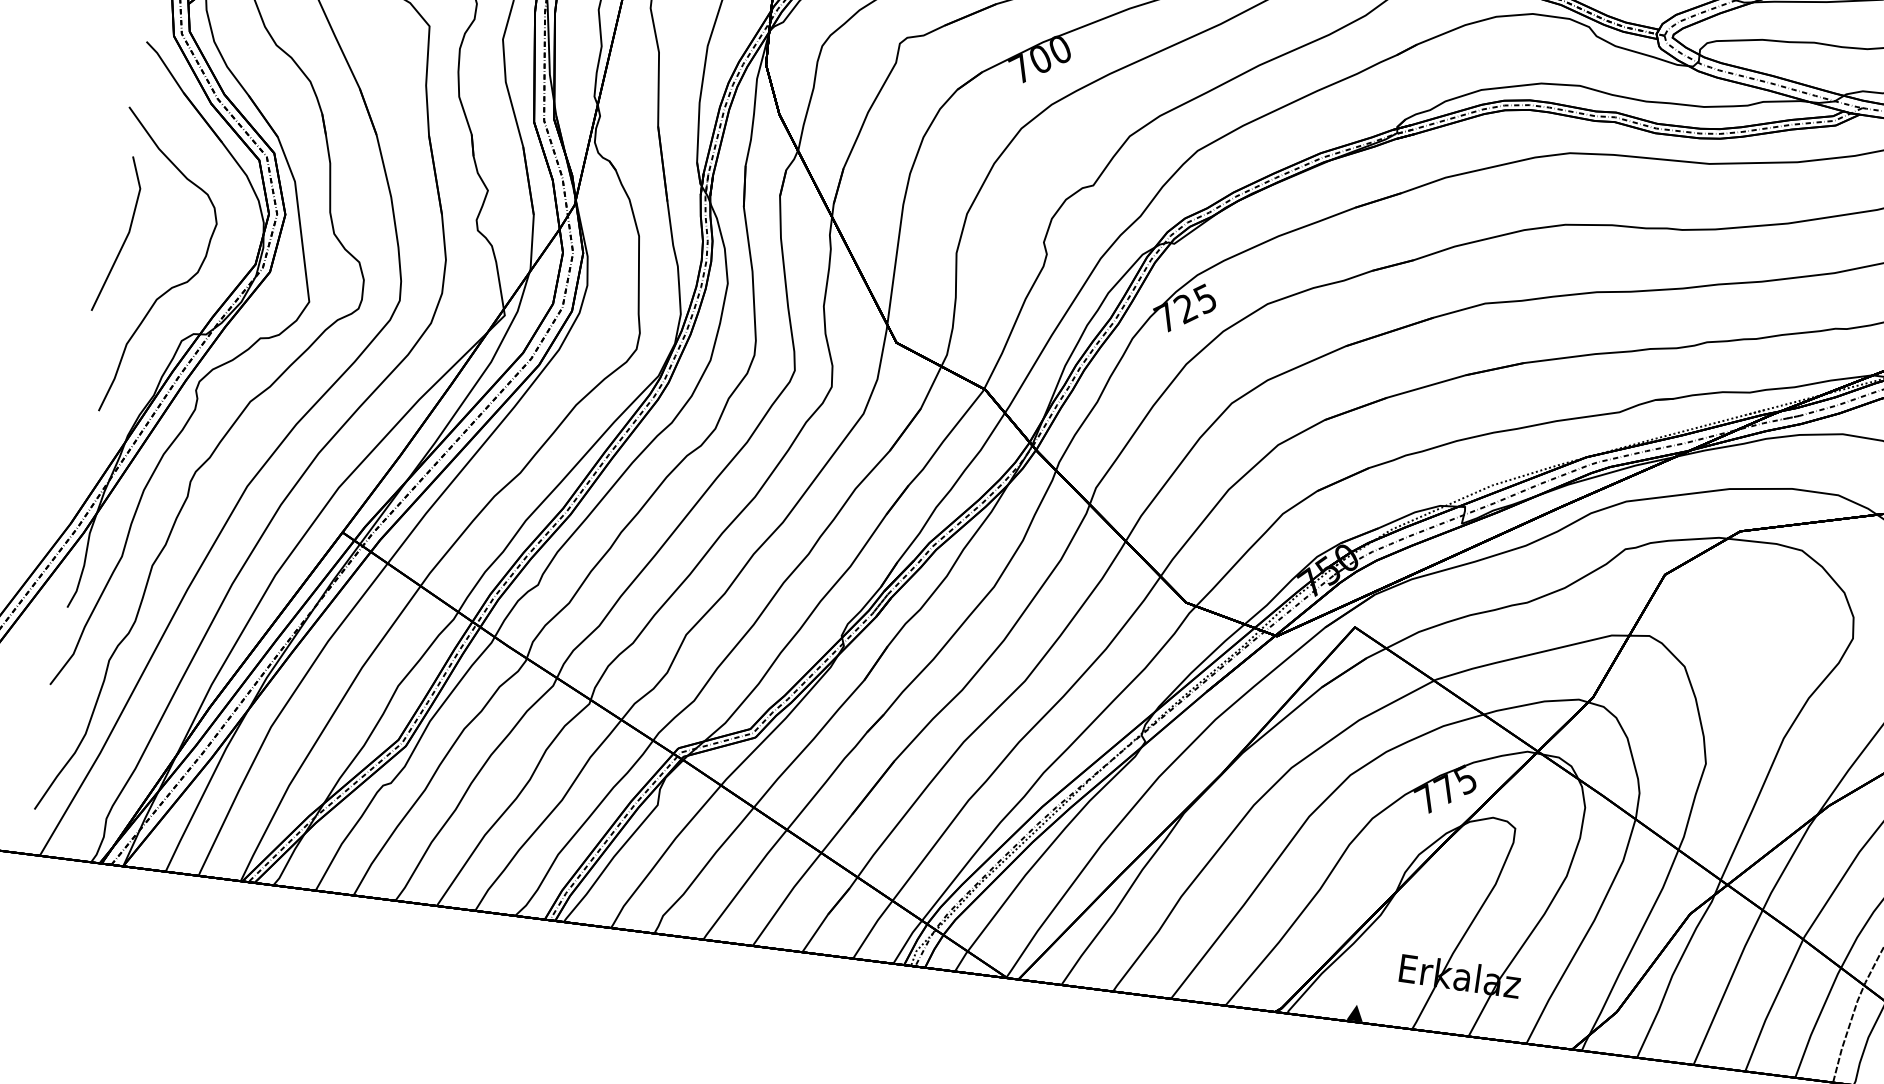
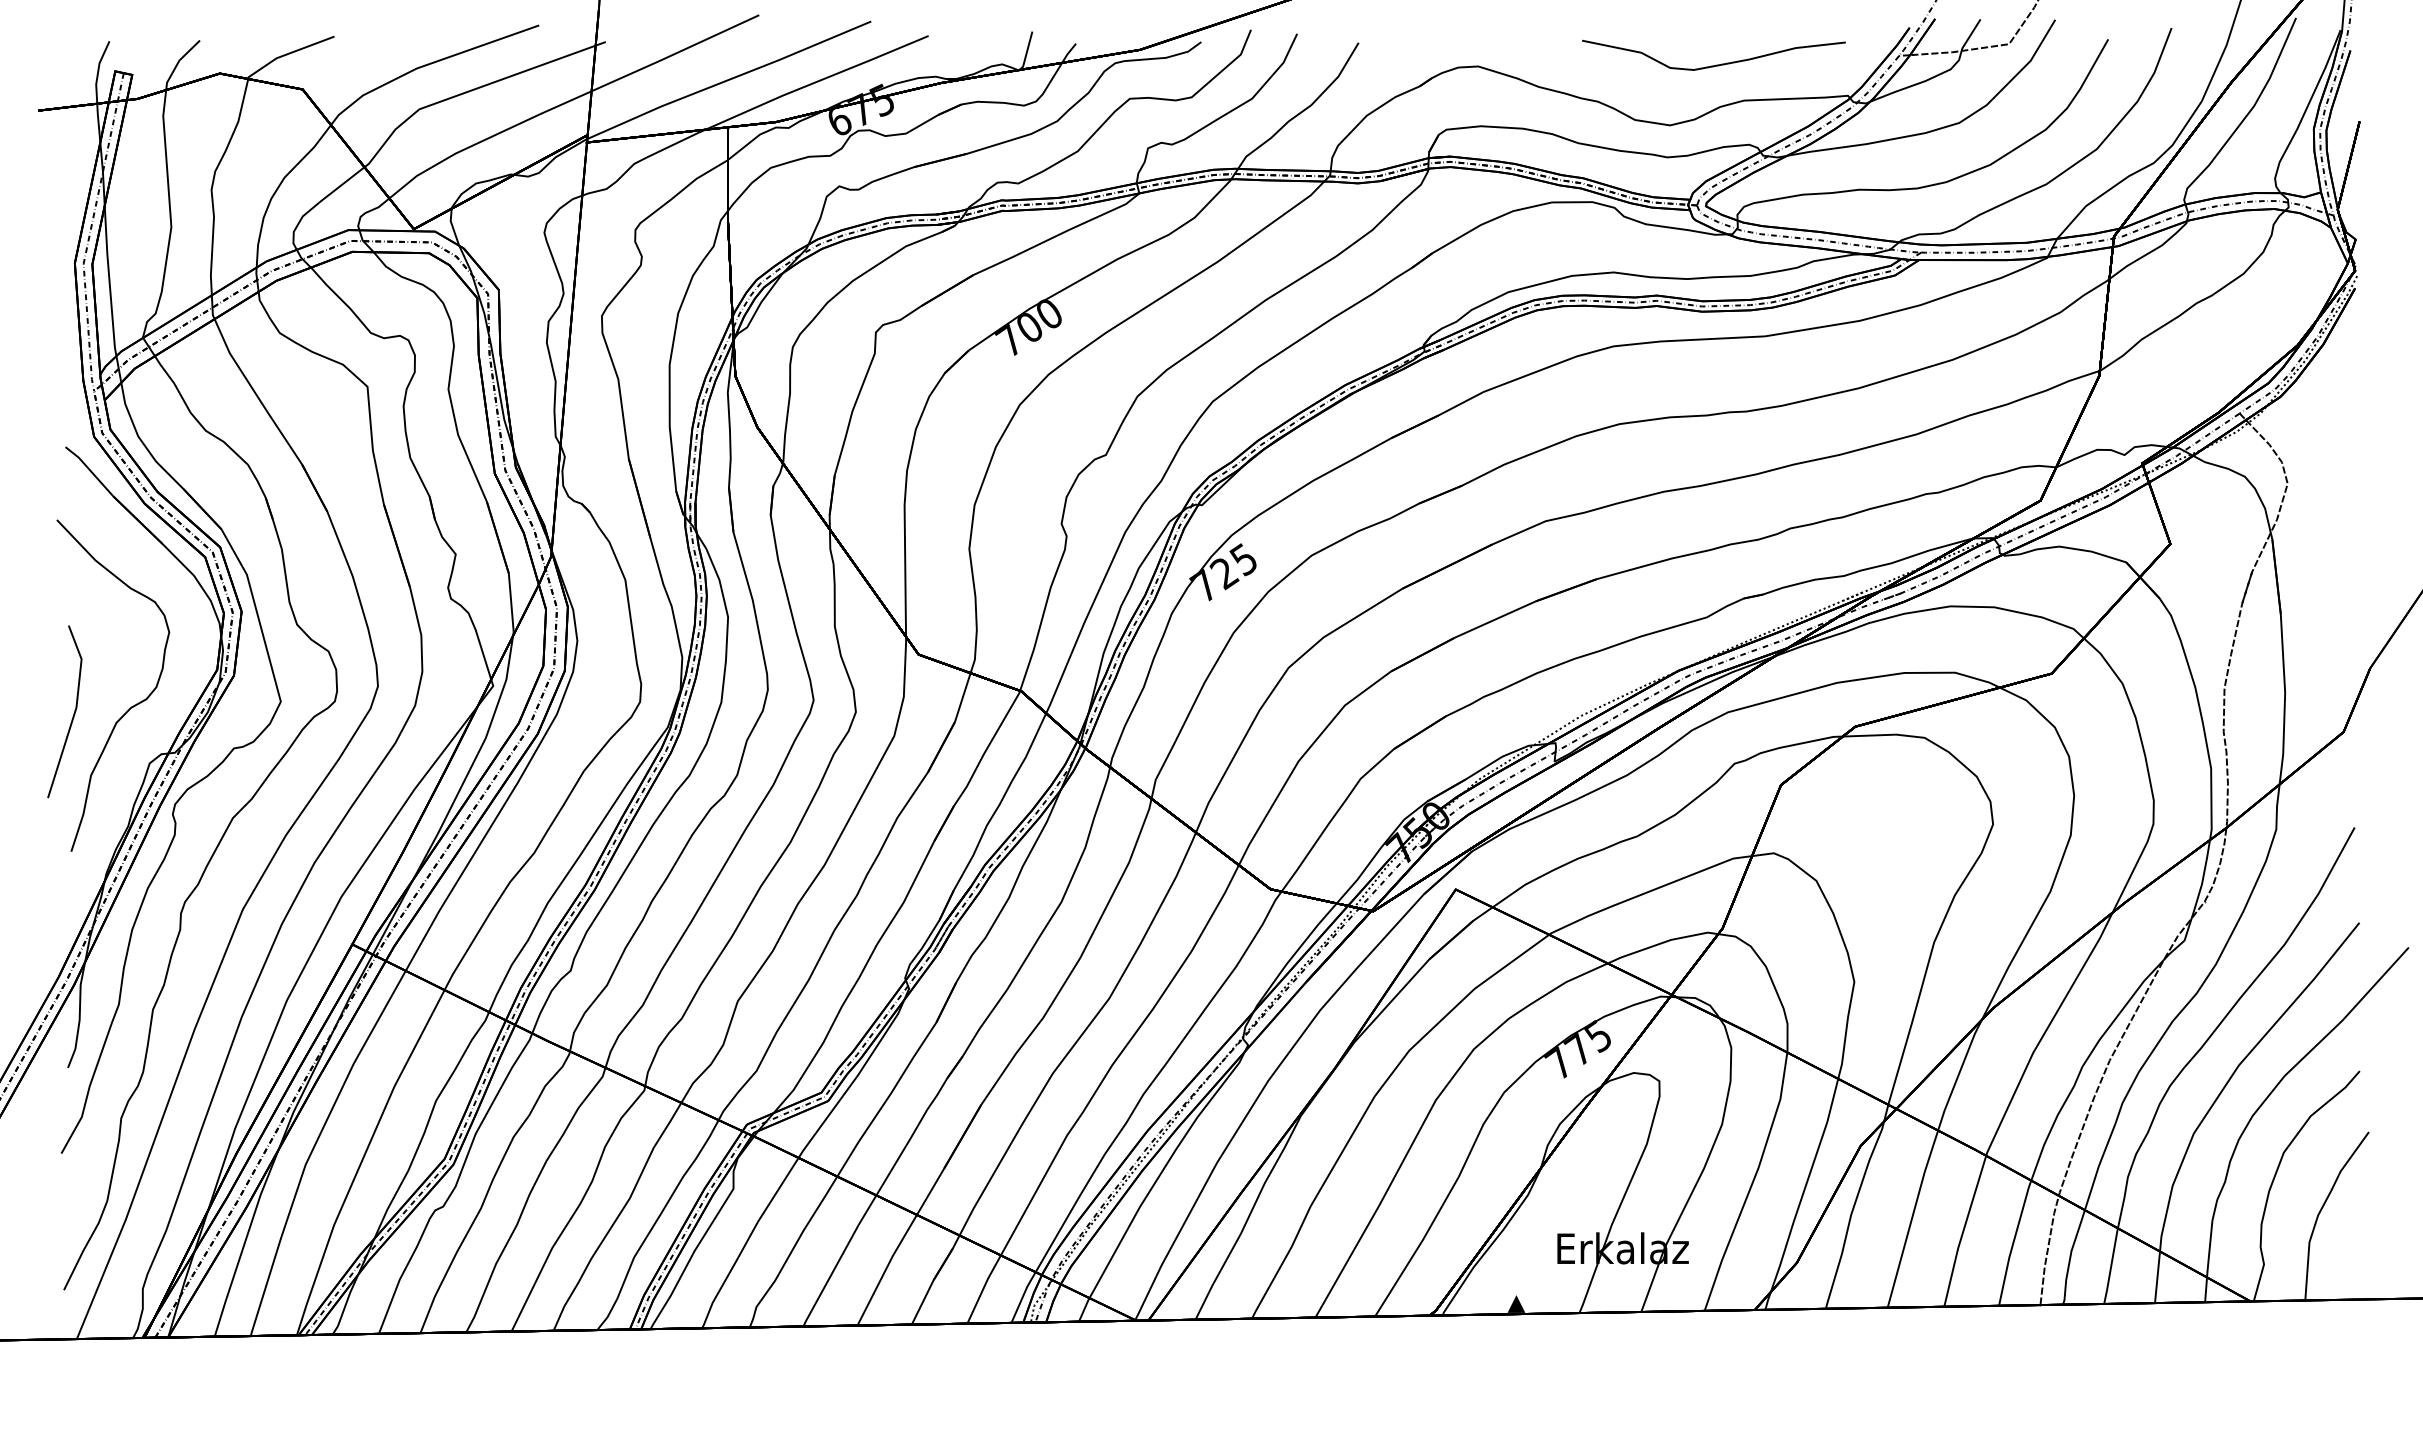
line: (125, 237) -> (73, 713), moved

